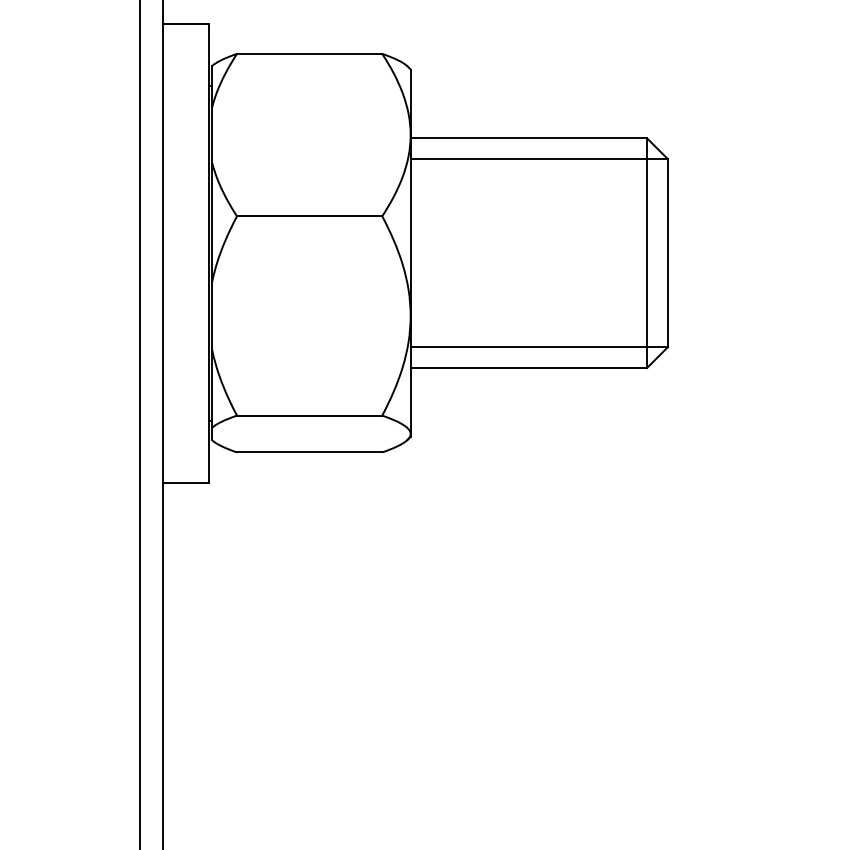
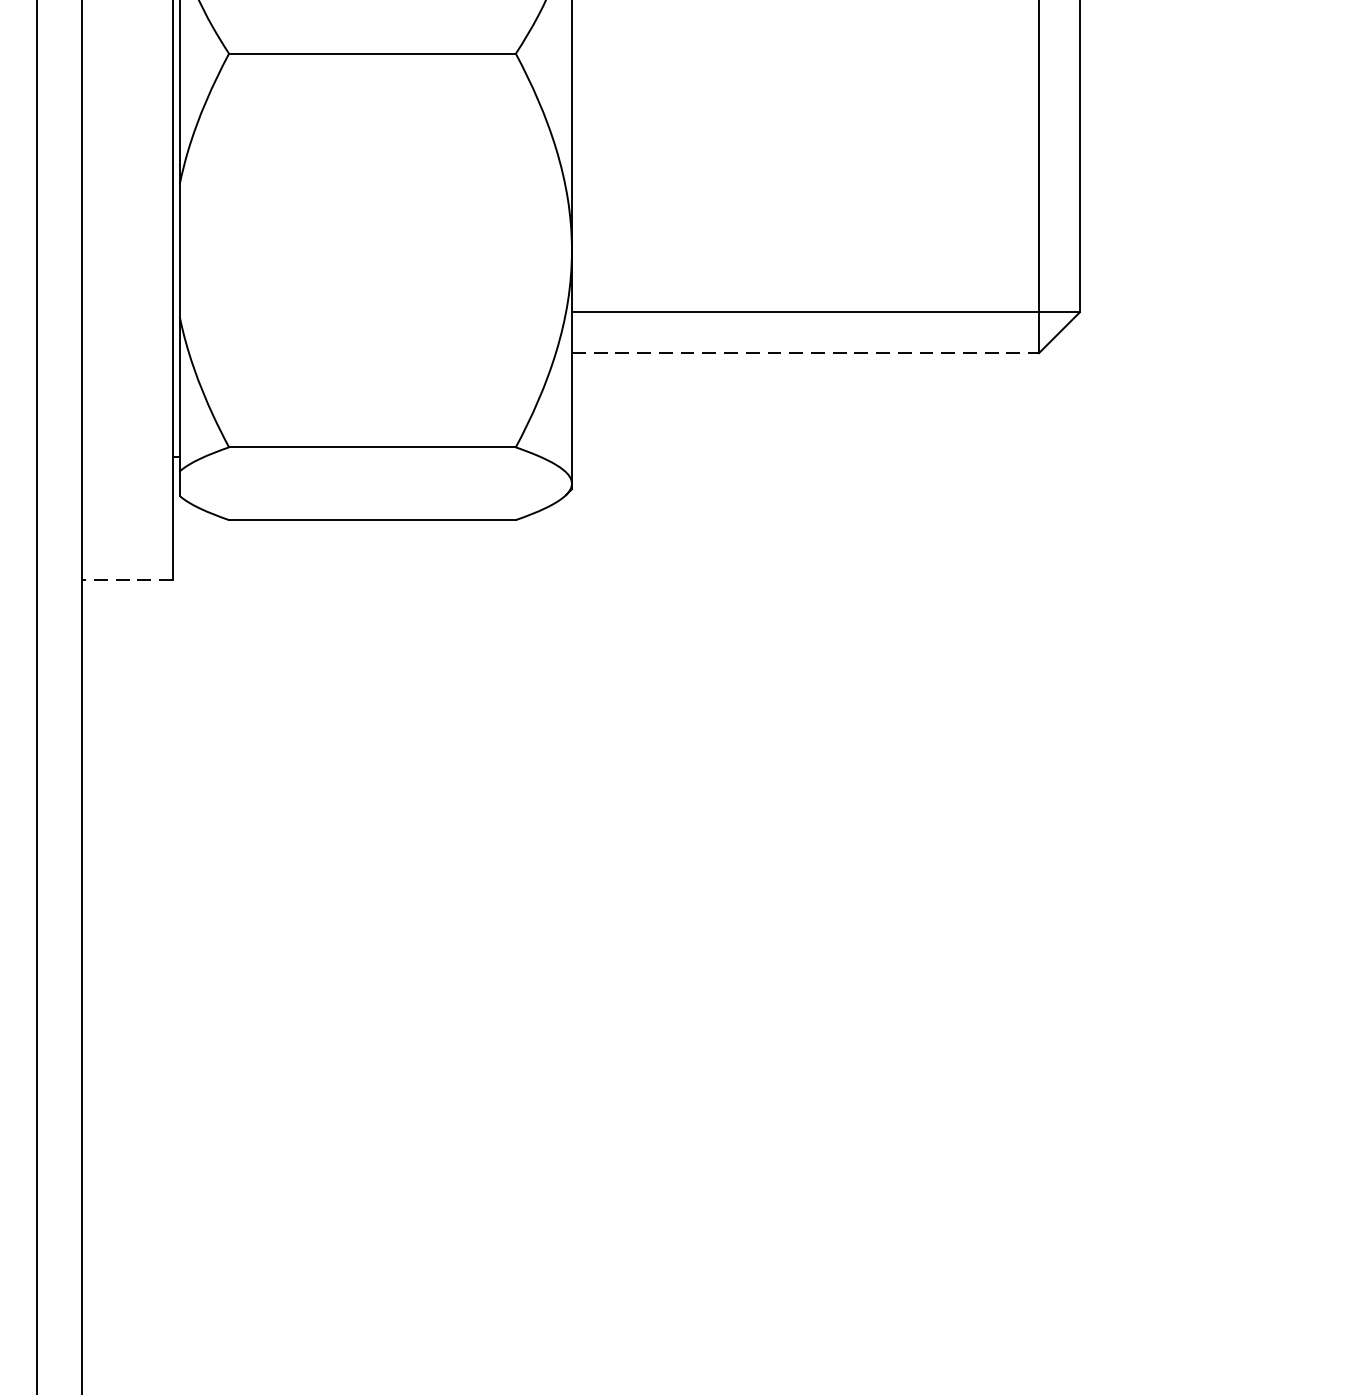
line: (529, 367) -> (806, 352), solid -> dashed
line: (185, 482) -> (127, 579), solid -> dashed

